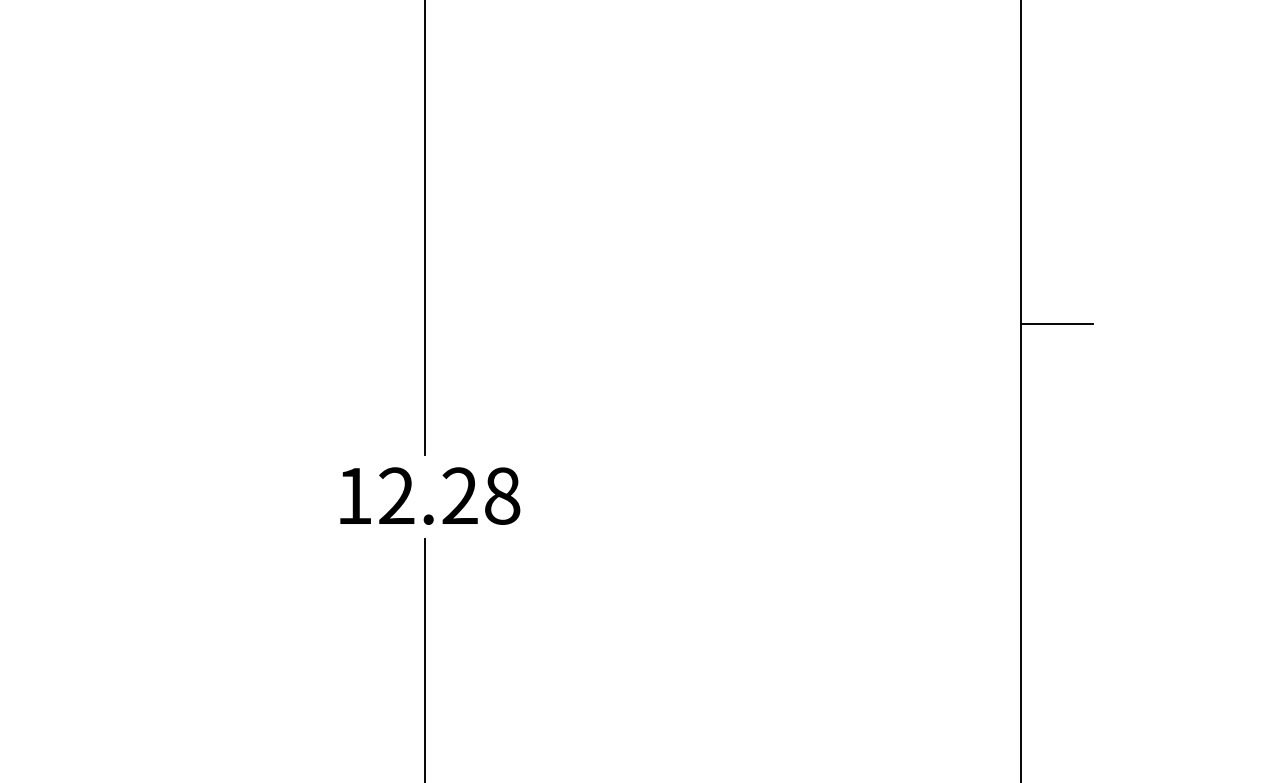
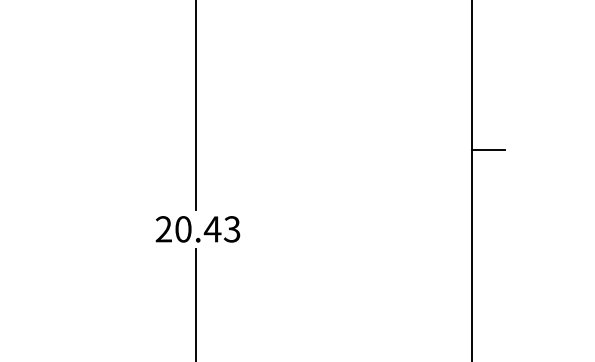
text: (427, 496) -> (197, 229), 12.28 -> 20.43

